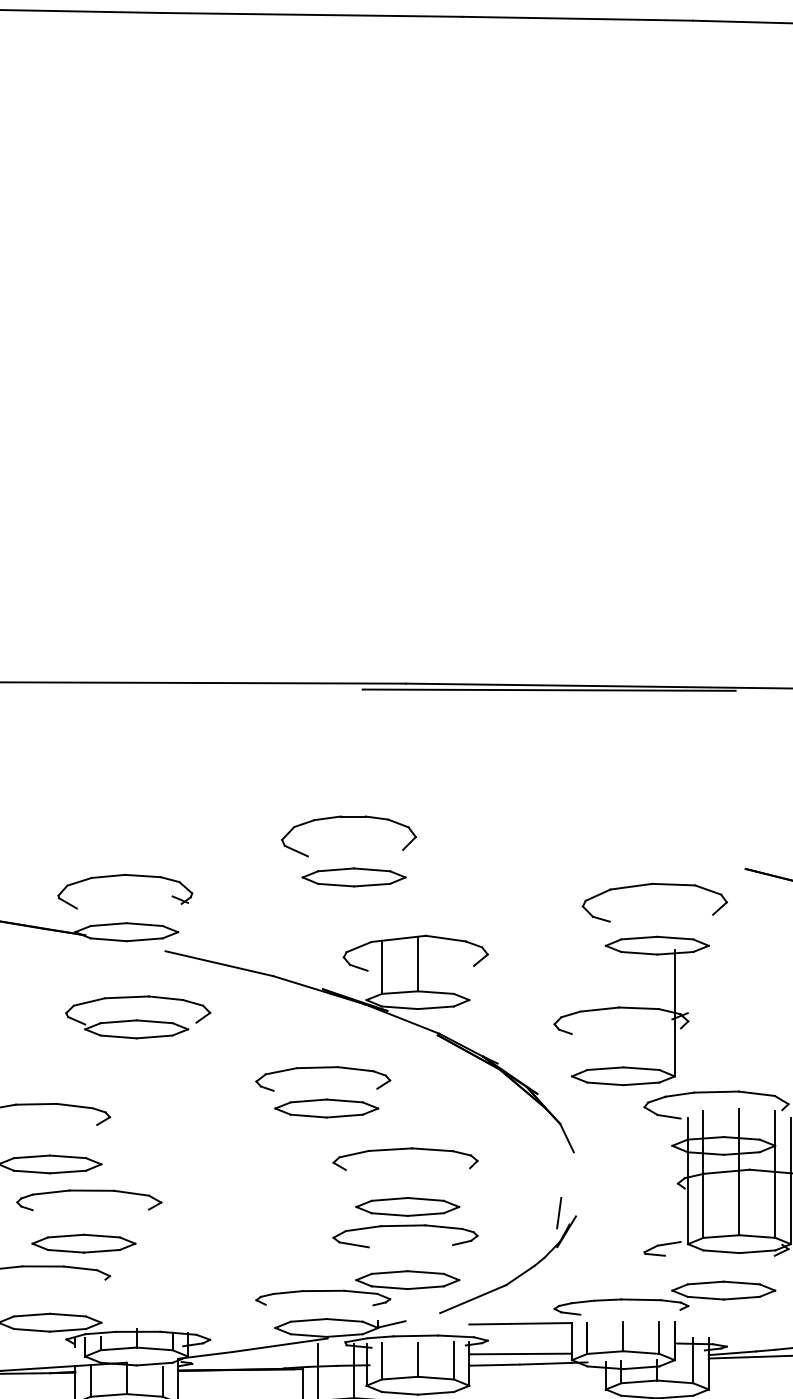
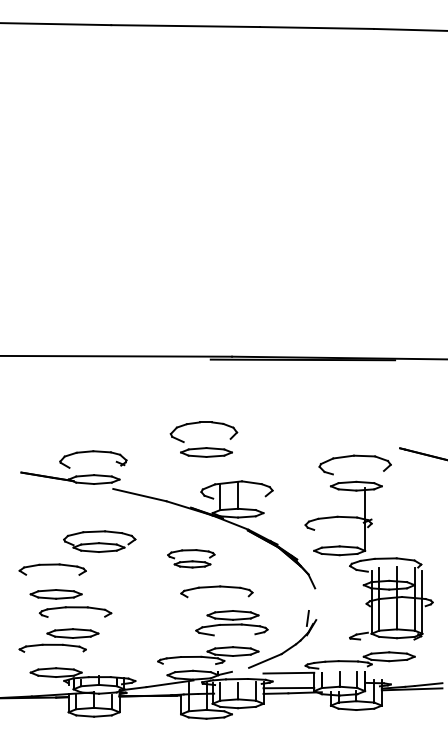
part: (137, 1016) -> (99, 541), moved
part: (323, 1091) -> (191, 558), size x0.7
part: (404, 1158) -> (216, 591), moved

